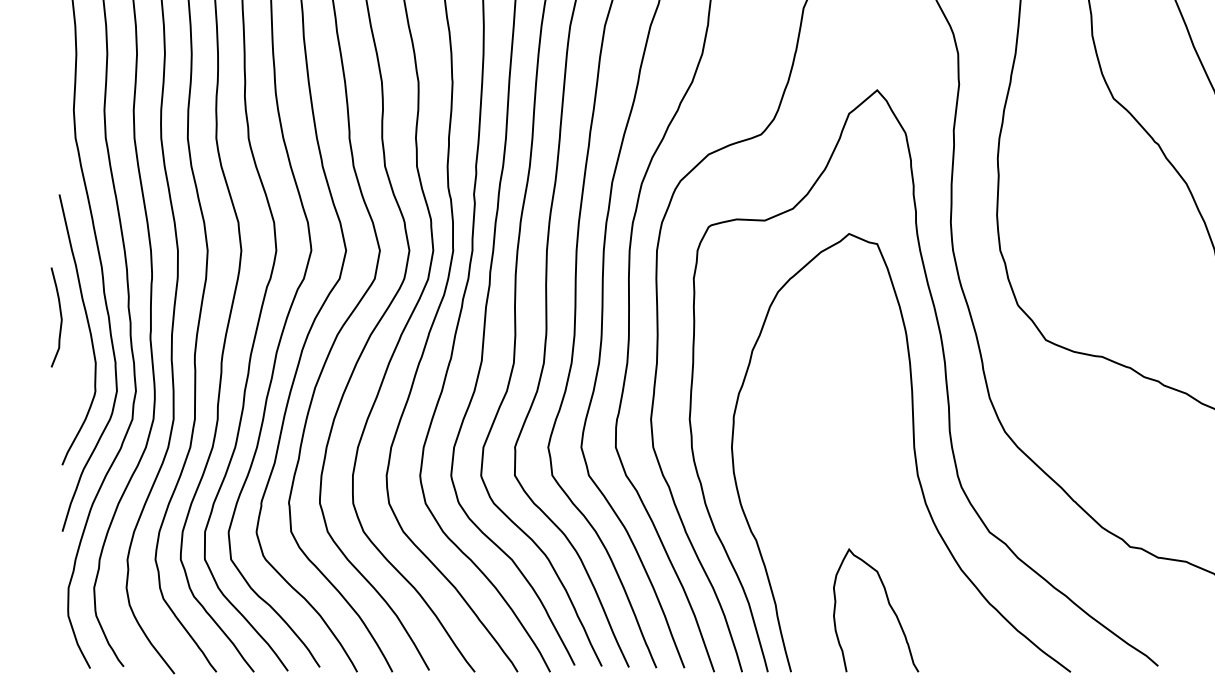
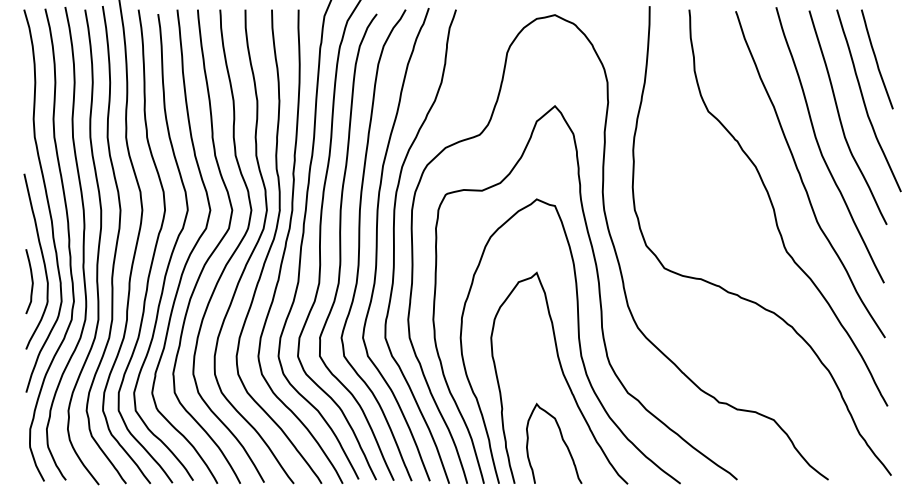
curve: (59, 317) -> (31, 281), moved
curve: (890, 506) -> (563, 376), added

